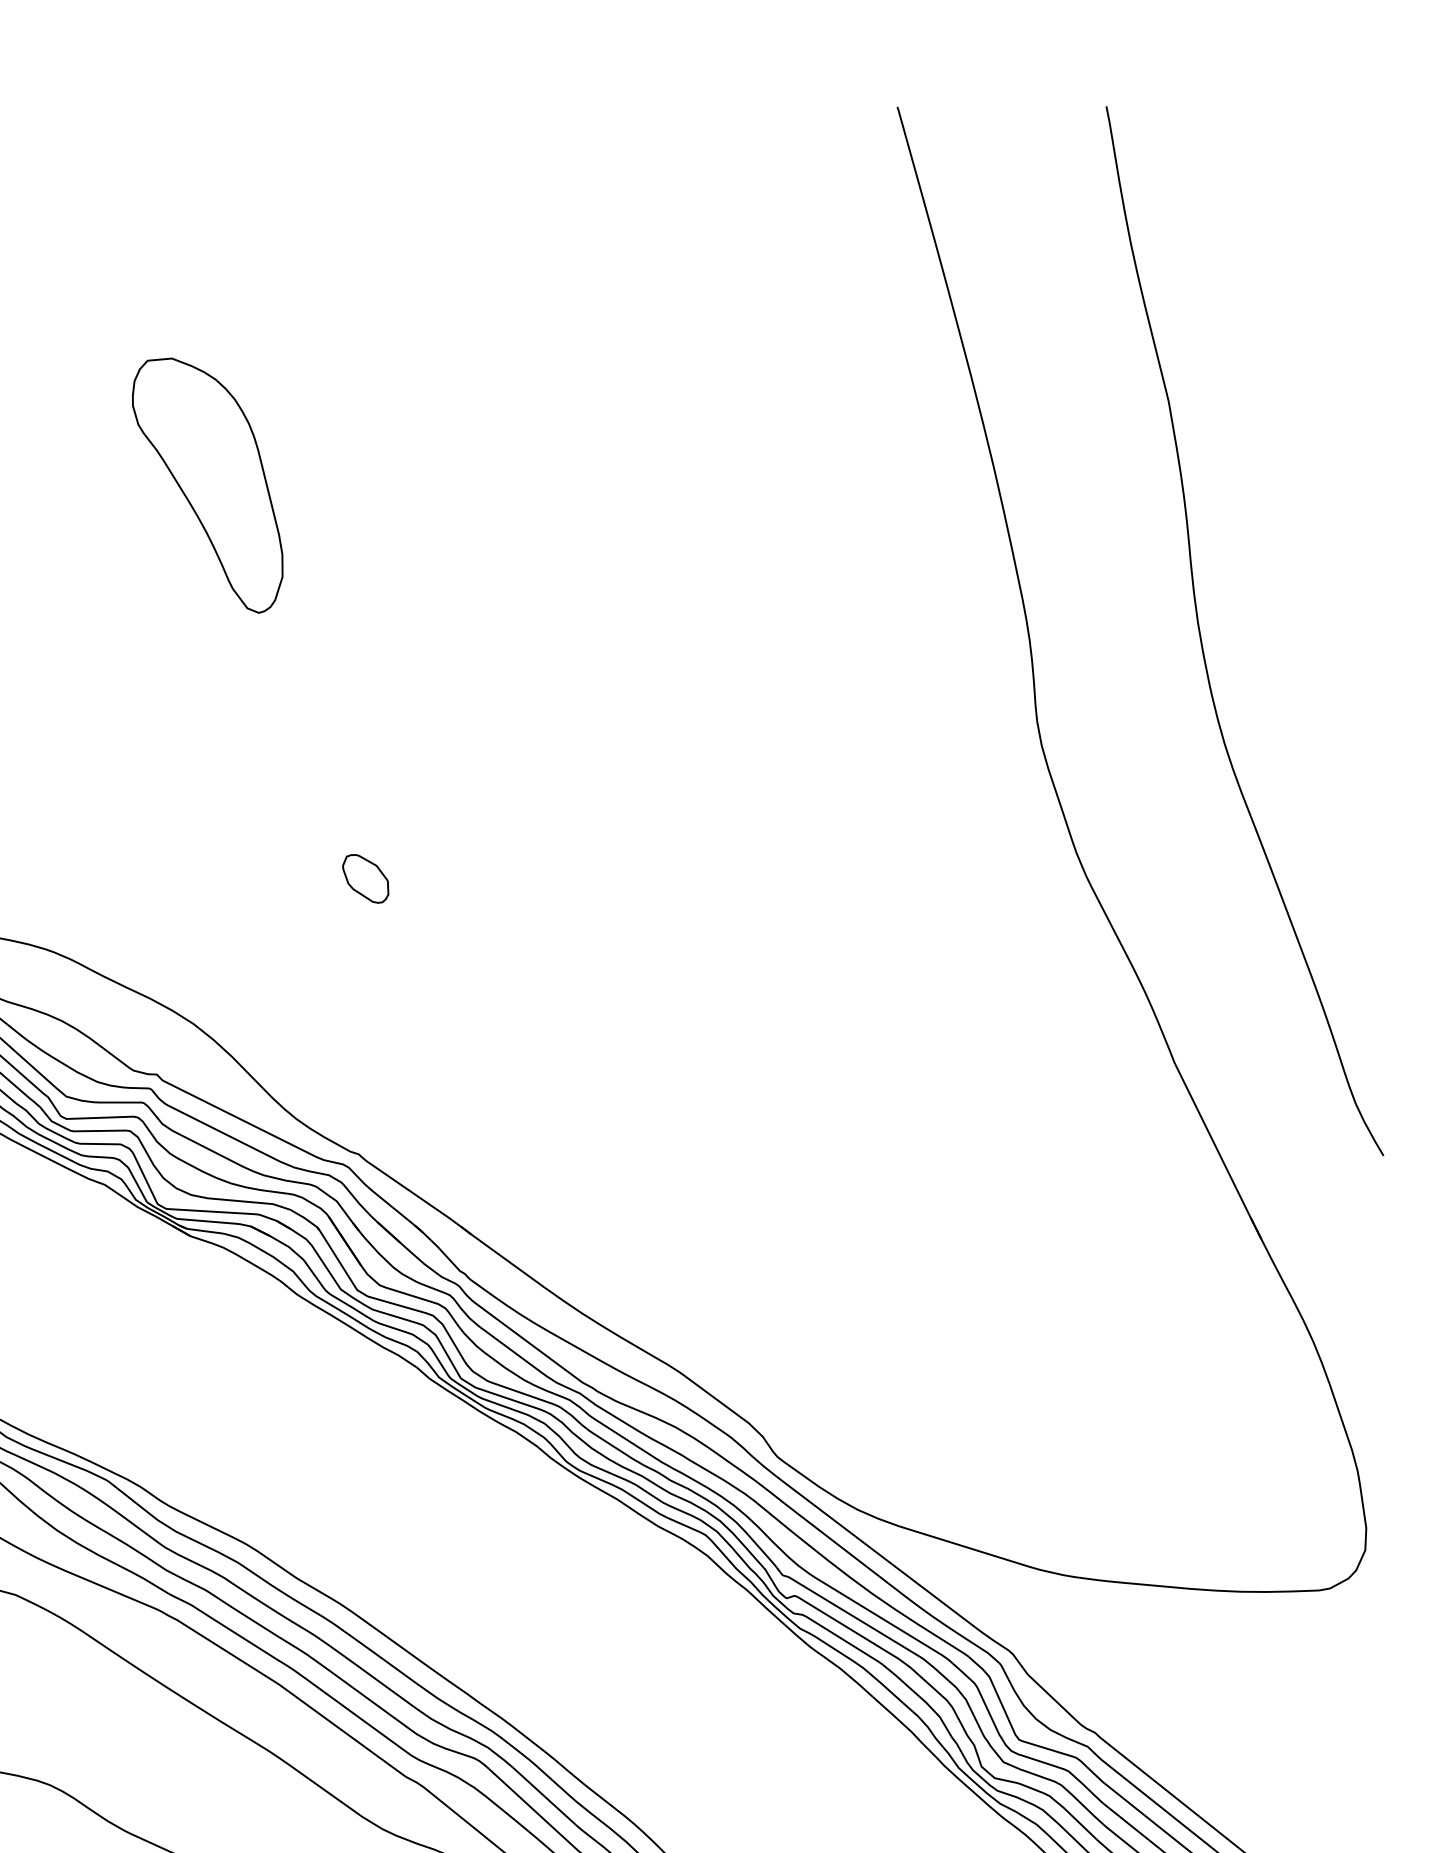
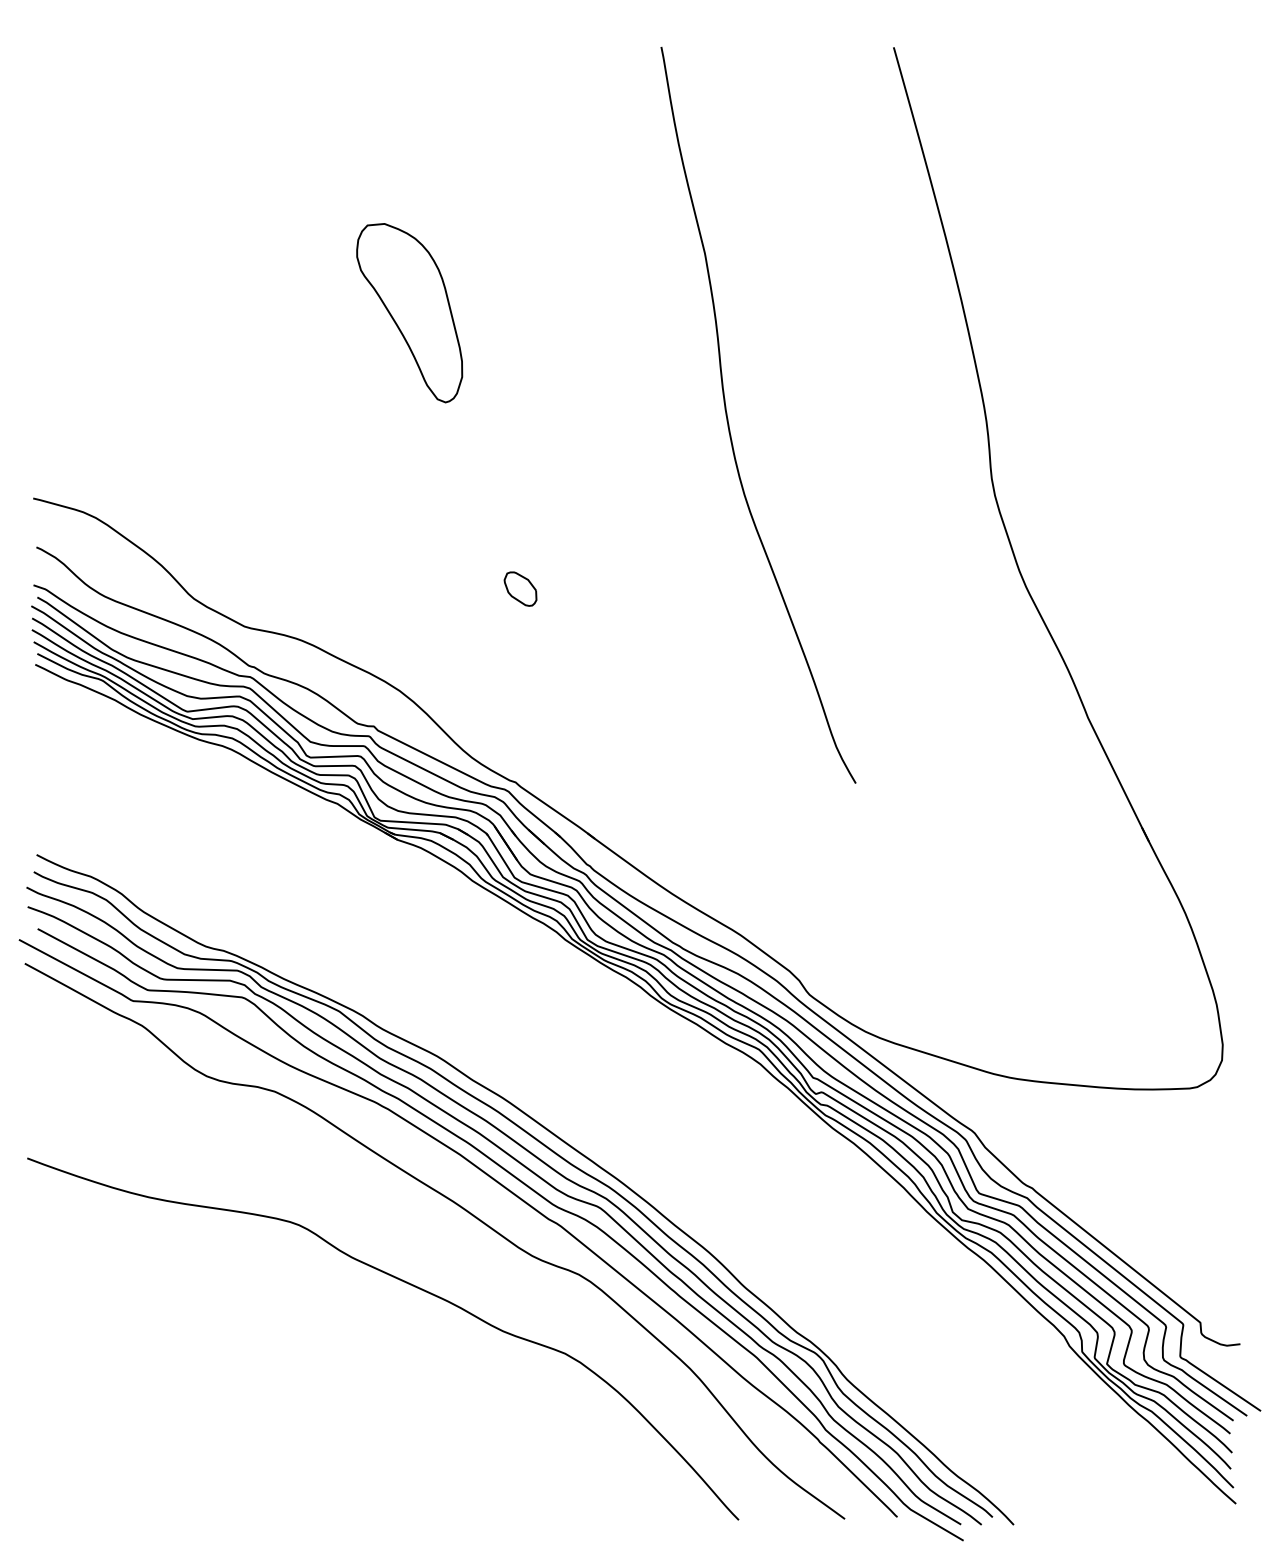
curve: (1202, 635) -> (728, 418), moved

